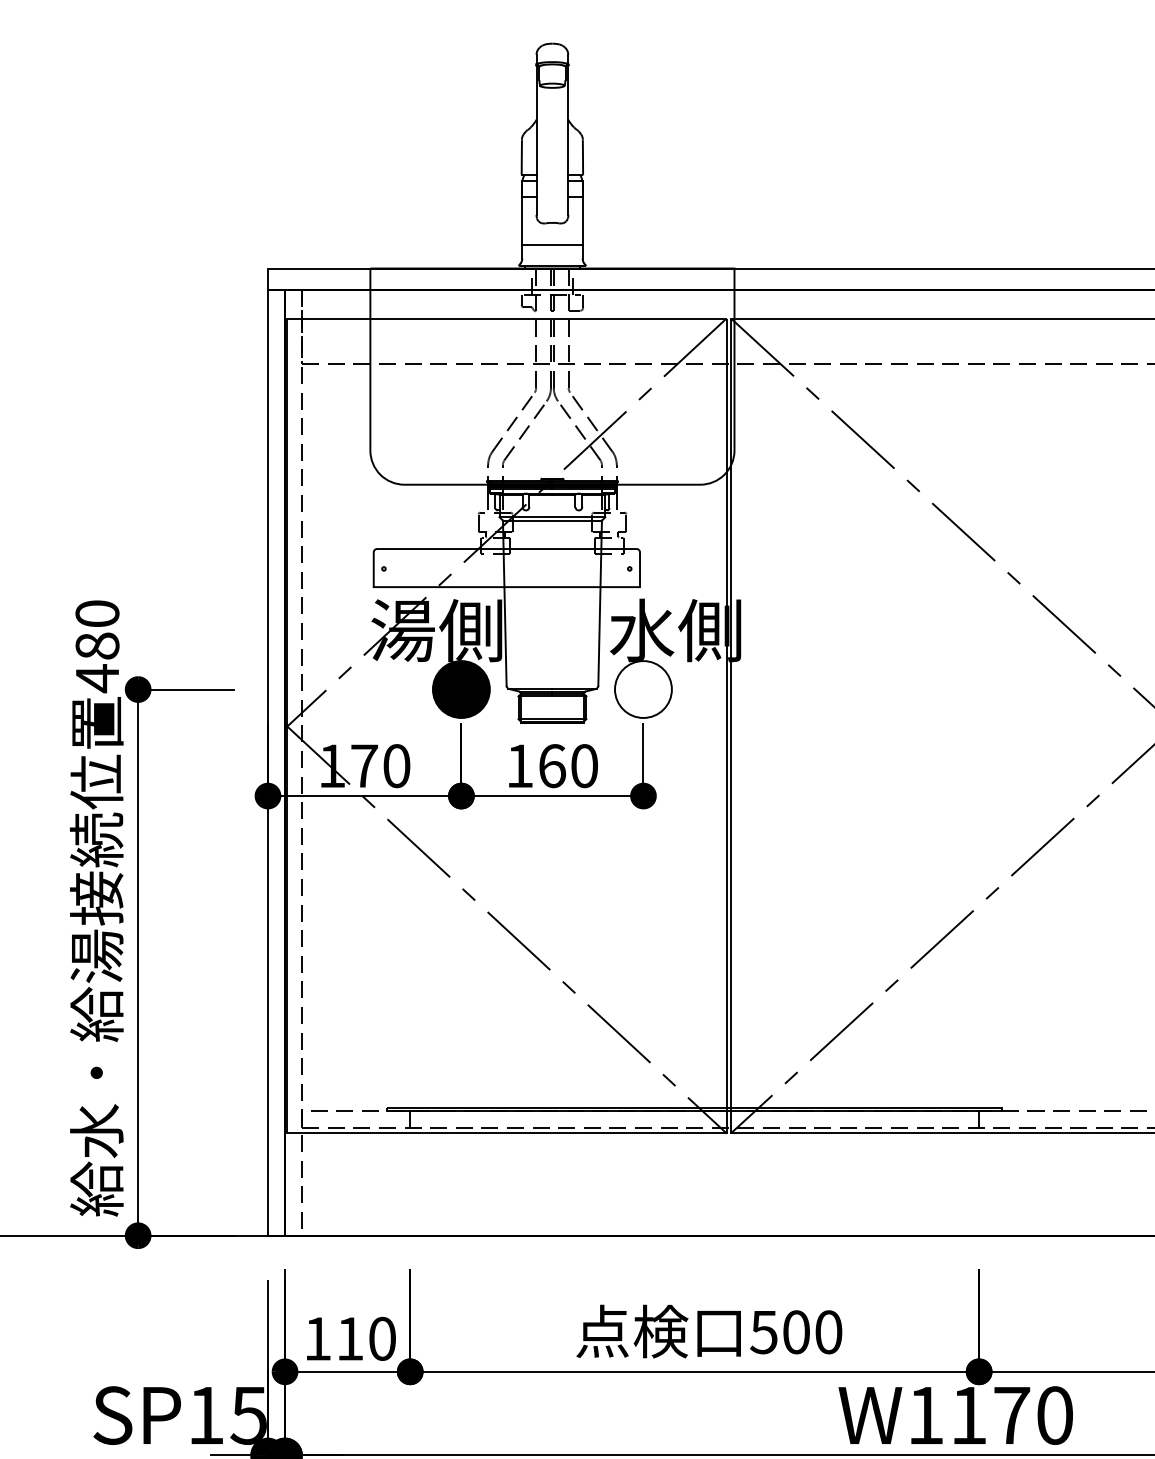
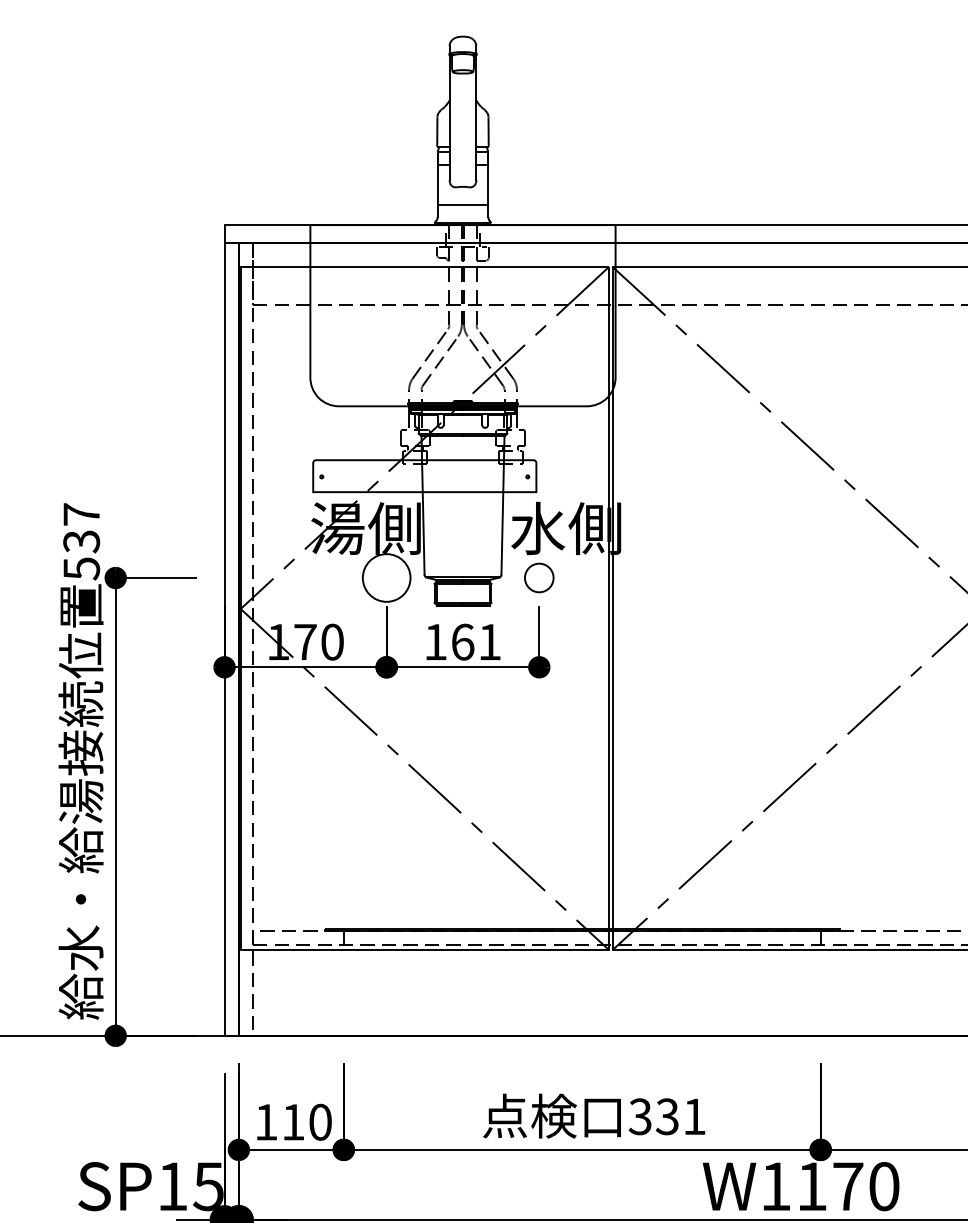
text: (97, 647) -> (81, 542), 480 -> 537
fill: (461, 688) -> (386, 577), removed
circle: (643, 688) -> (539, 577), size x0.6
text: (585, 765) -> (490, 641), 160 -> 161
text: (795, 1331) -> (666, 1116), 500 -> 331

